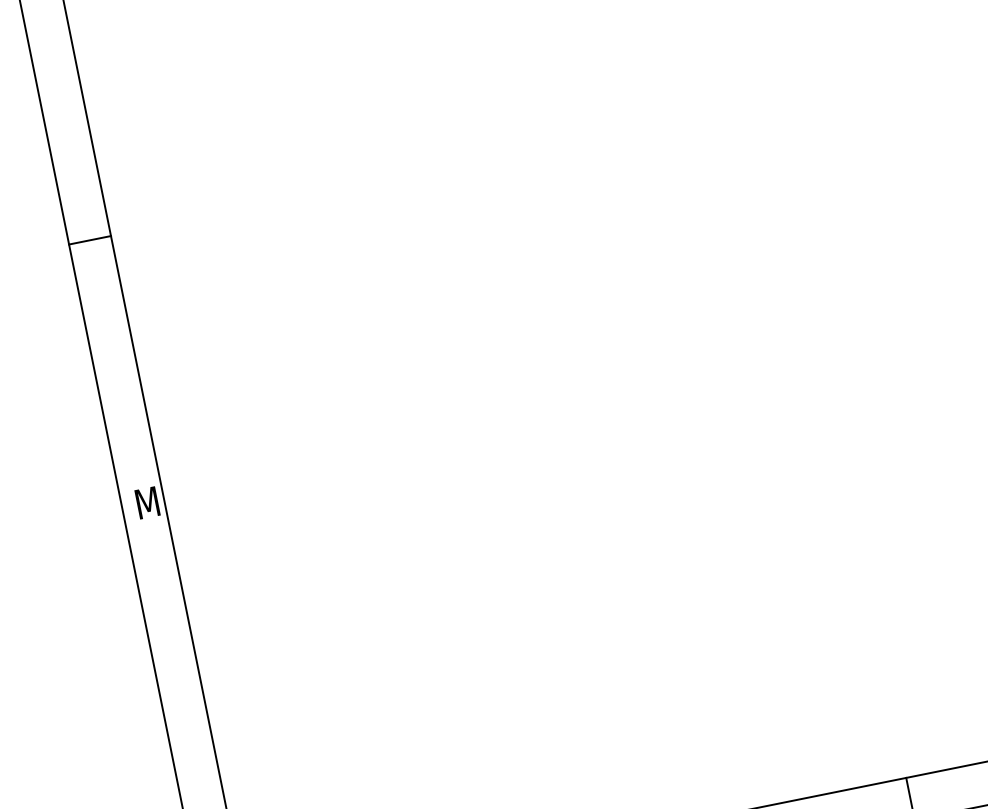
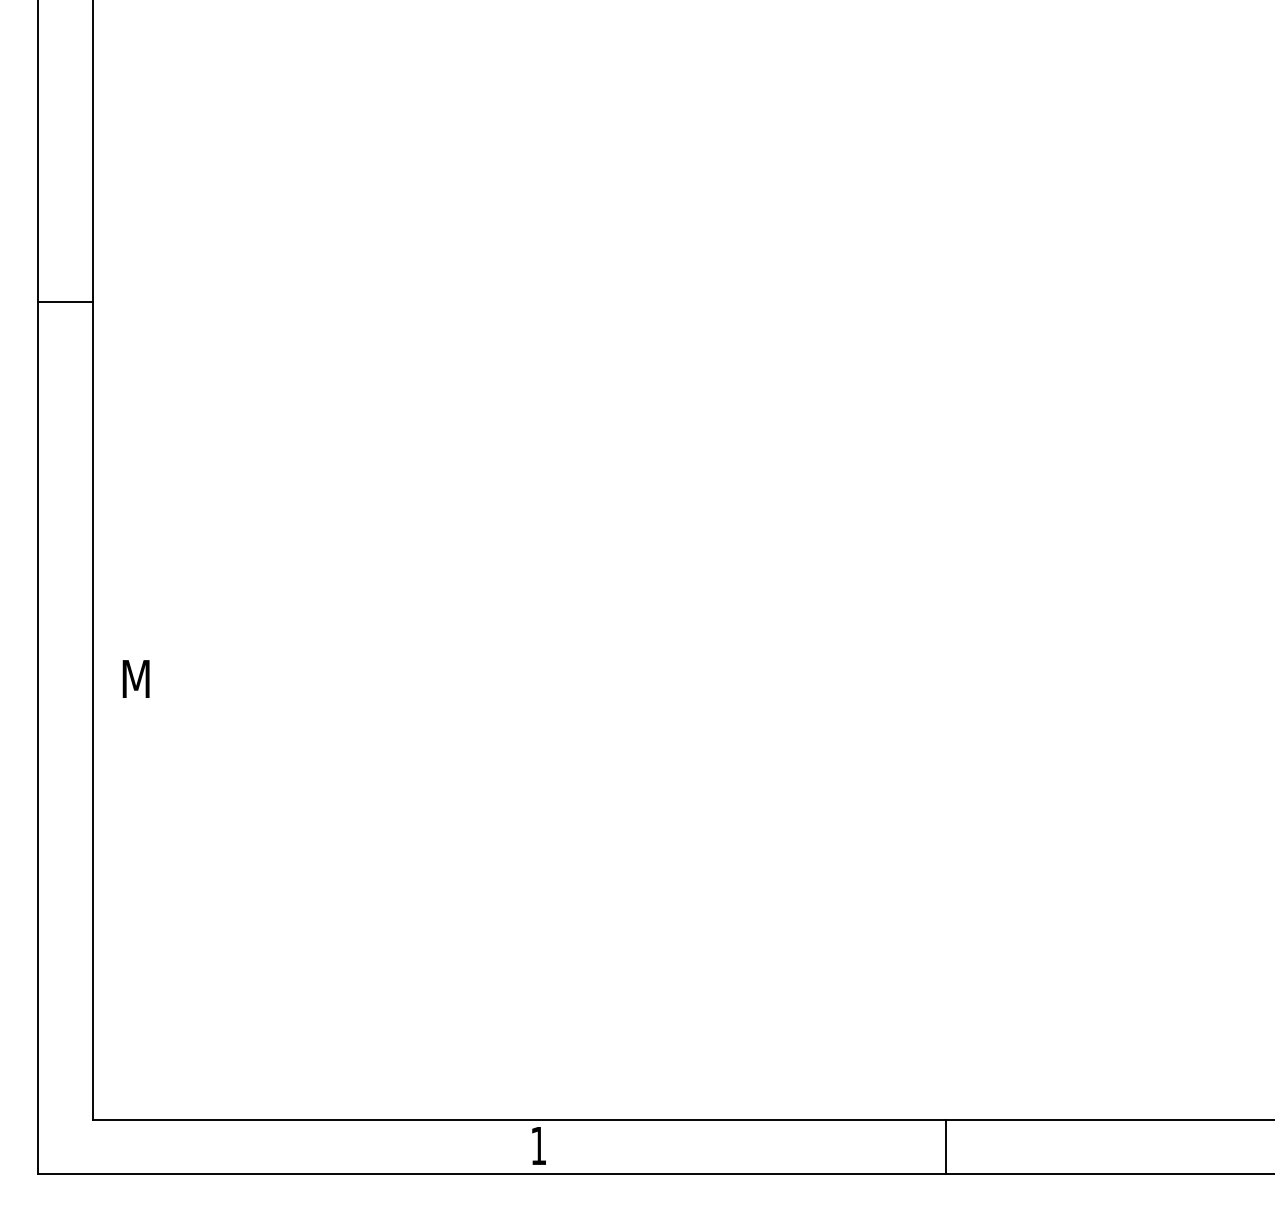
line: (89, 239) -> (65, 301), moved
text: (146, 502) -> (135, 678), moved

